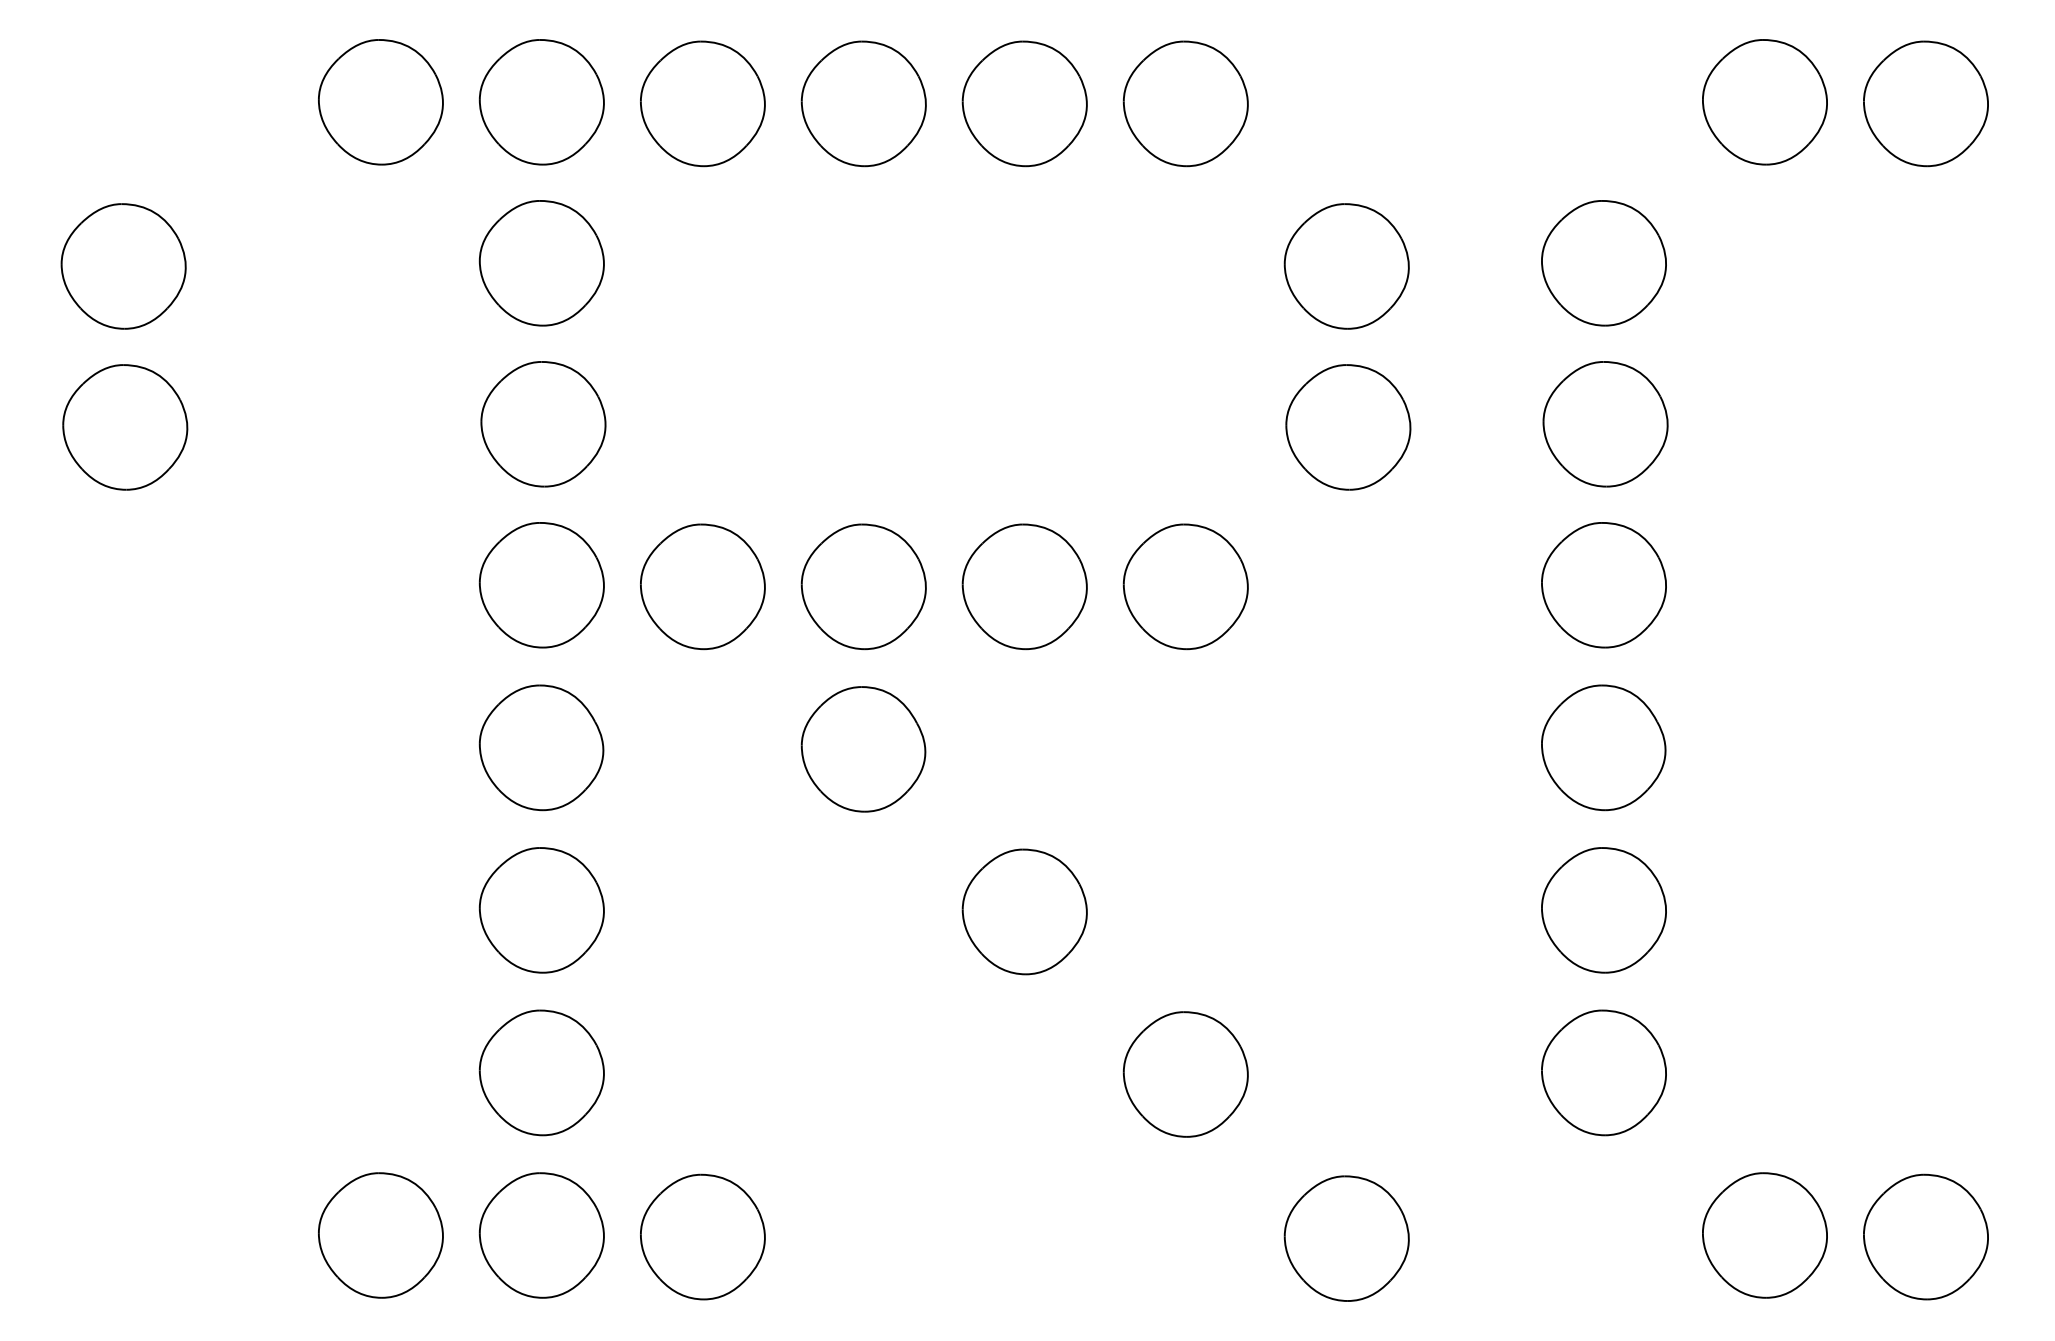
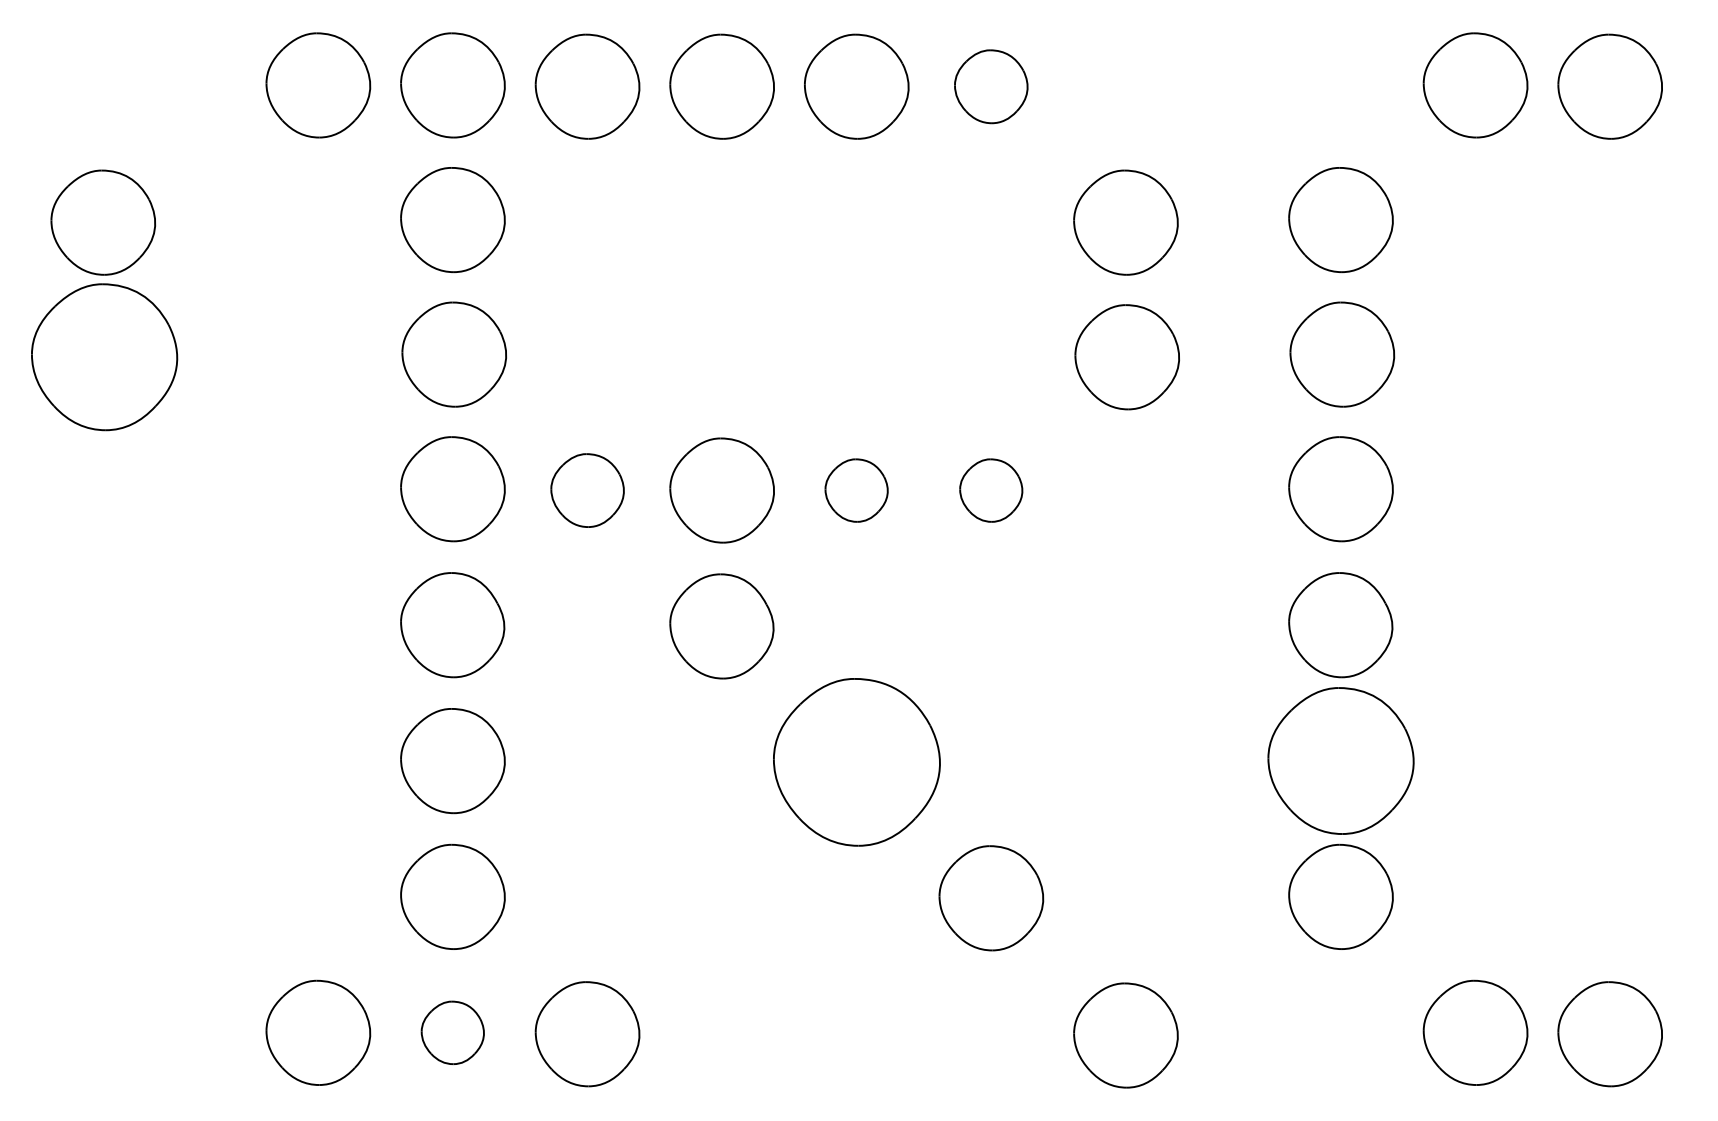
part: (1185, 103) -> (991, 86), size x0.7
part: (125, 427) -> (104, 357), size x1.4
part: (702, 586) -> (587, 490), size x0.7
part: (1024, 586) -> (856, 490), size x0.6
part: (1185, 586) -> (991, 490), size x0.6
part: (1603, 910) -> (1340, 761), size x1.4
part: (1024, 911) -> (856, 762), size x1.6
part: (541, 1235) -> (452, 1032), size x0.6

